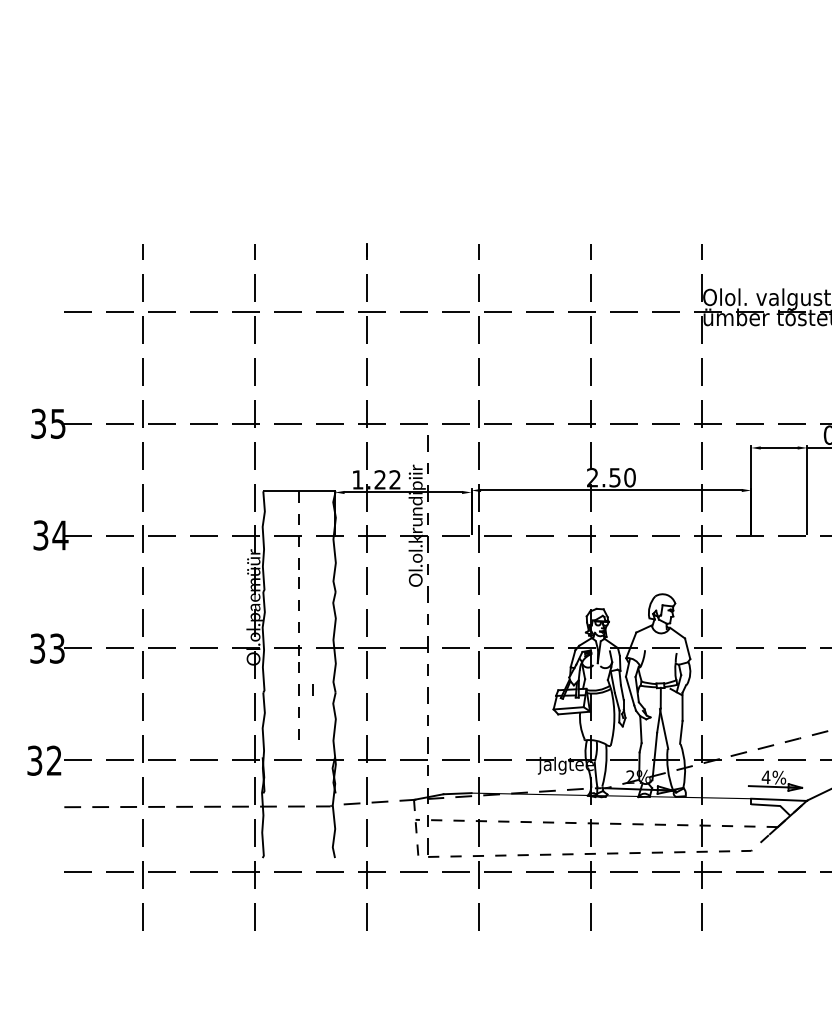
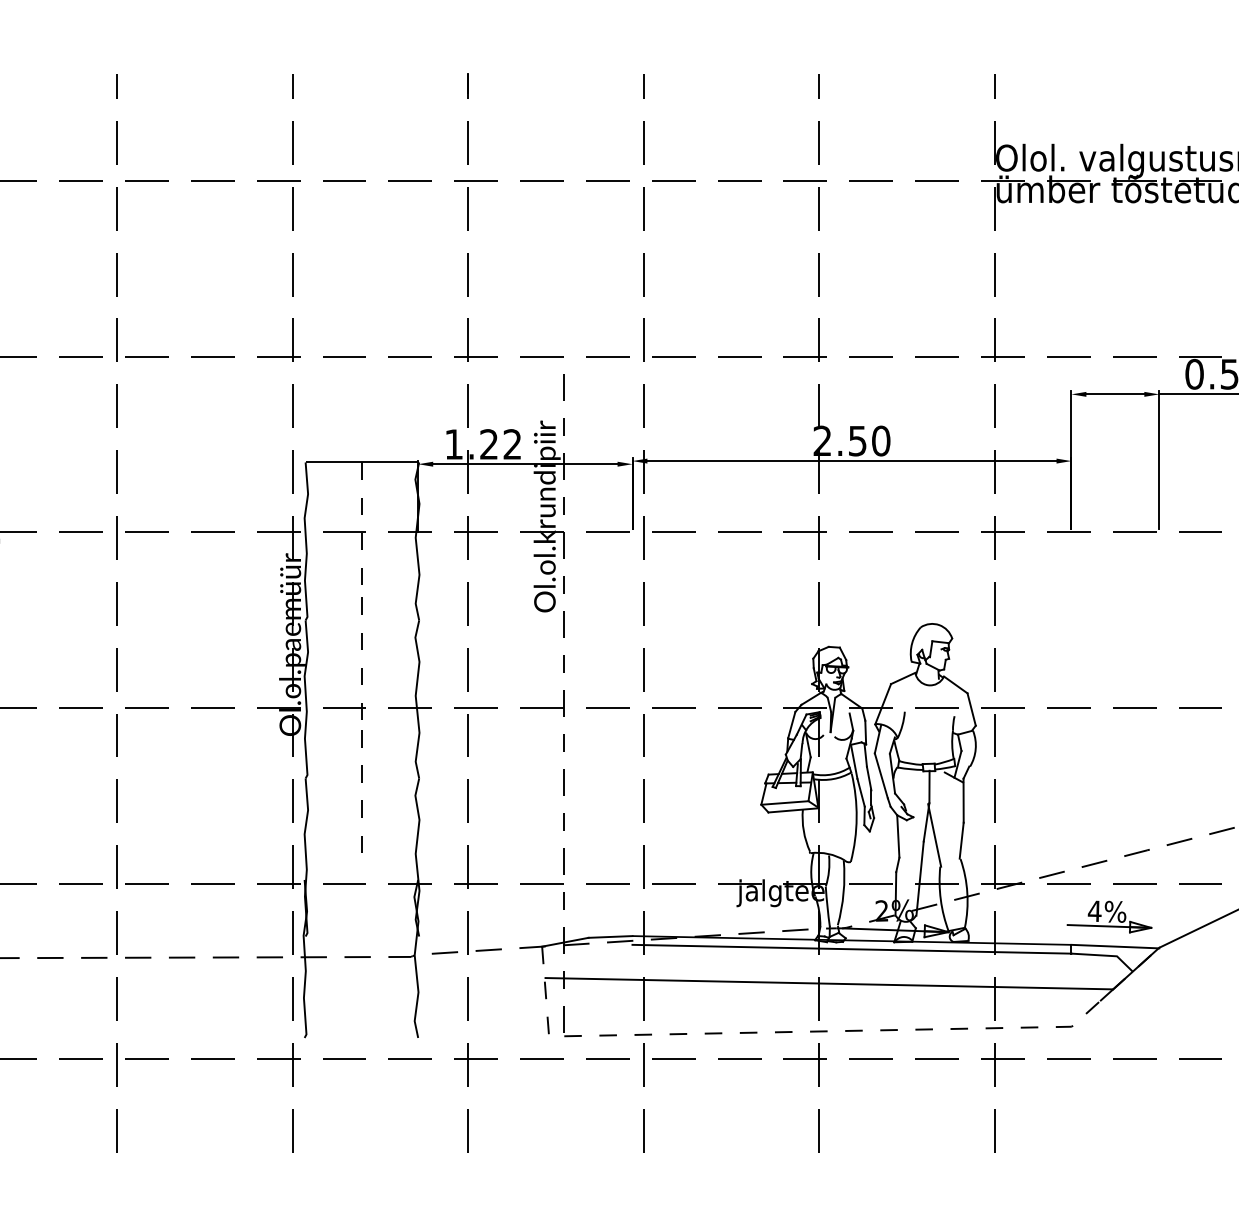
line: (312, 689) -> (382, 773), removed
line: (611, 801) -> (852, 949), added
line: (596, 823) -> (828, 983), dashed -> solid

